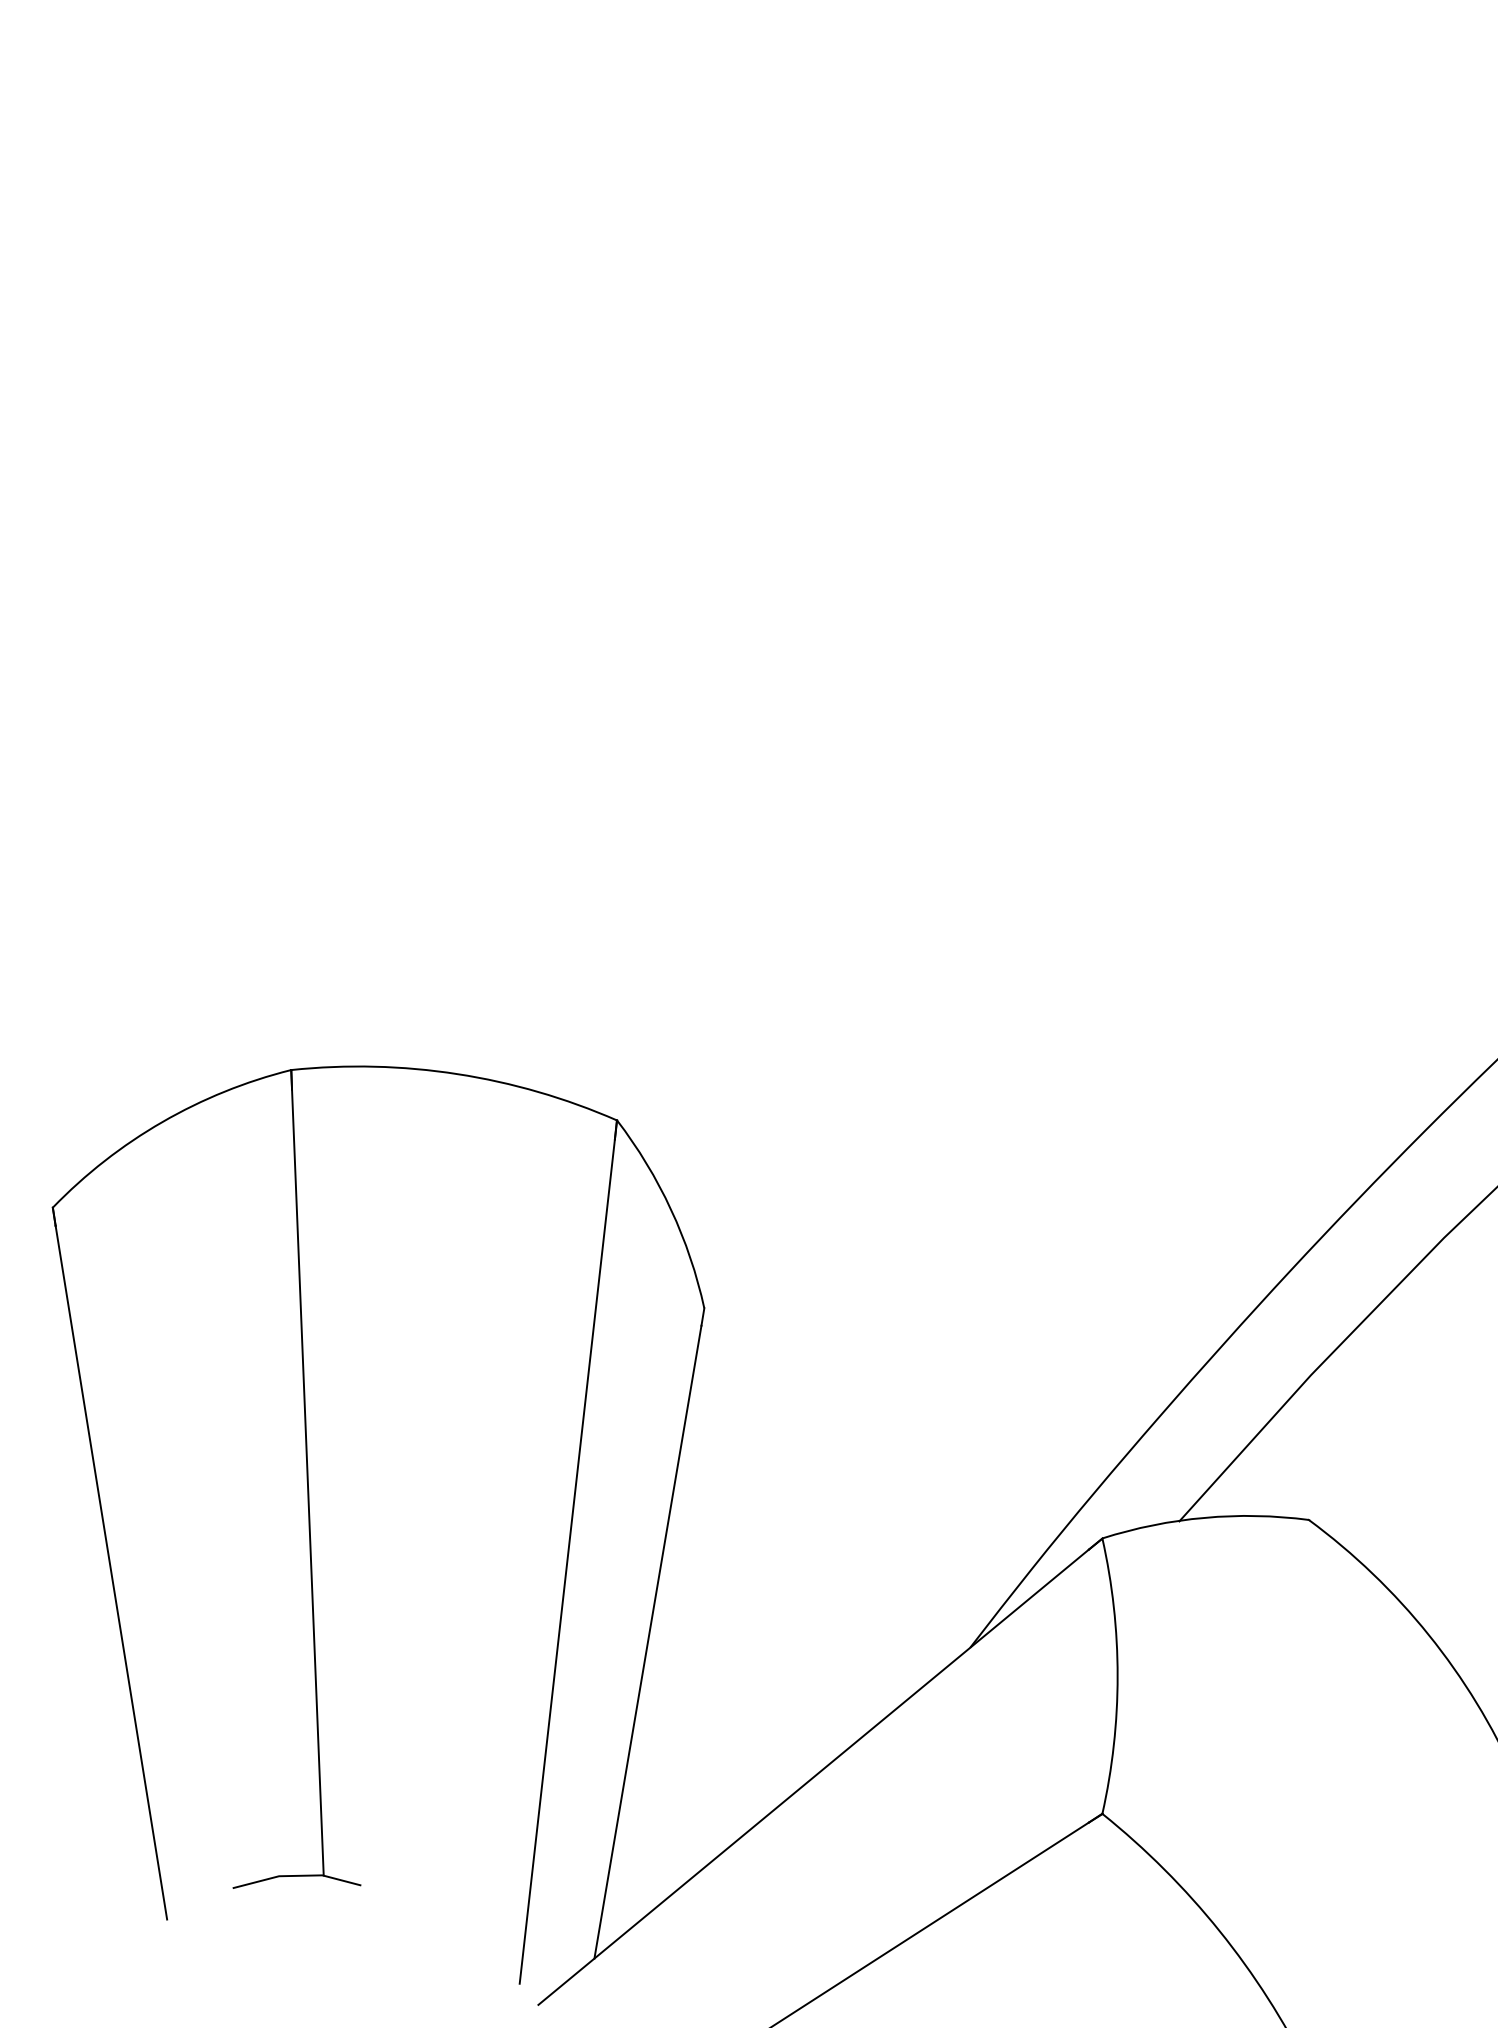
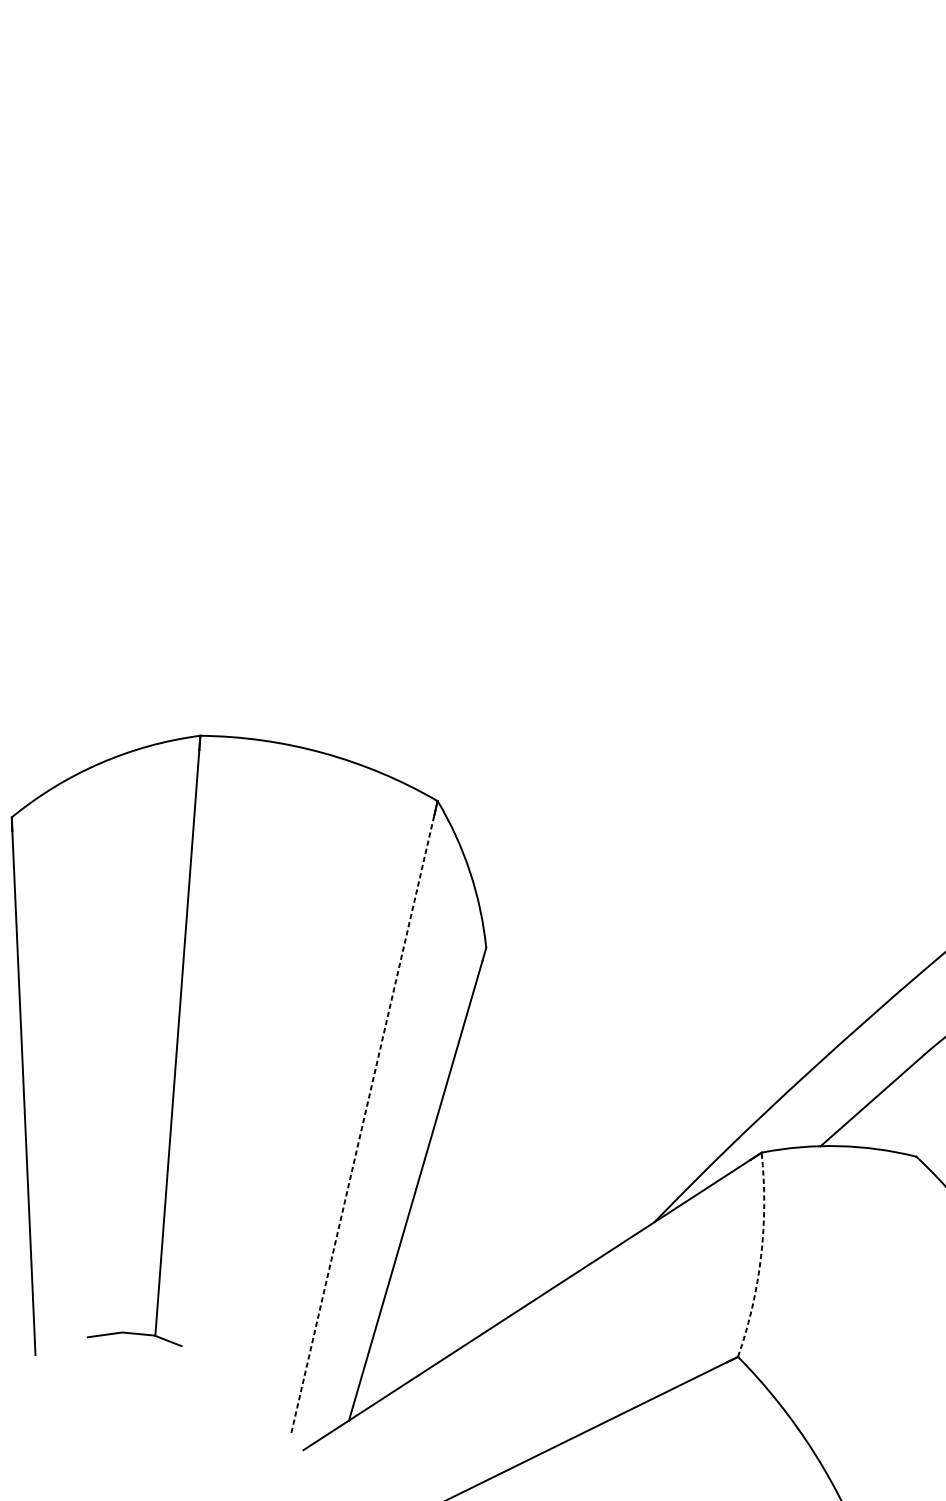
line: (567, 1561) -> (363, 1123), solid -> dashed
arc: (1117, 1676) -> (761, 1256), solid -> dashed

